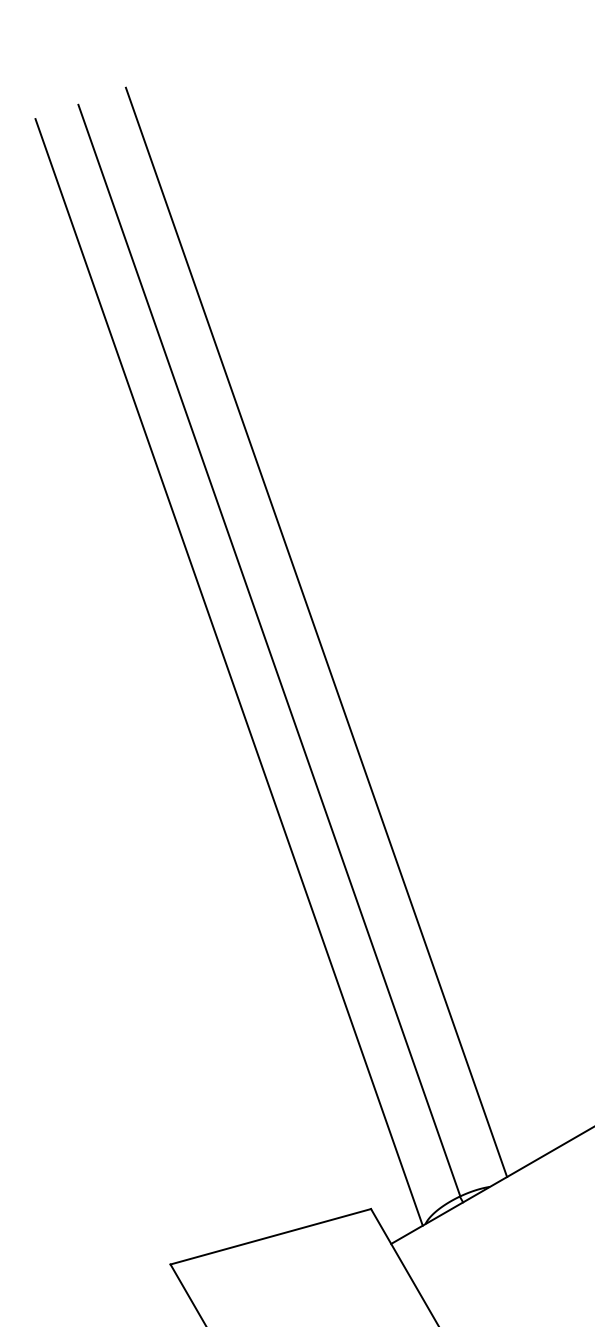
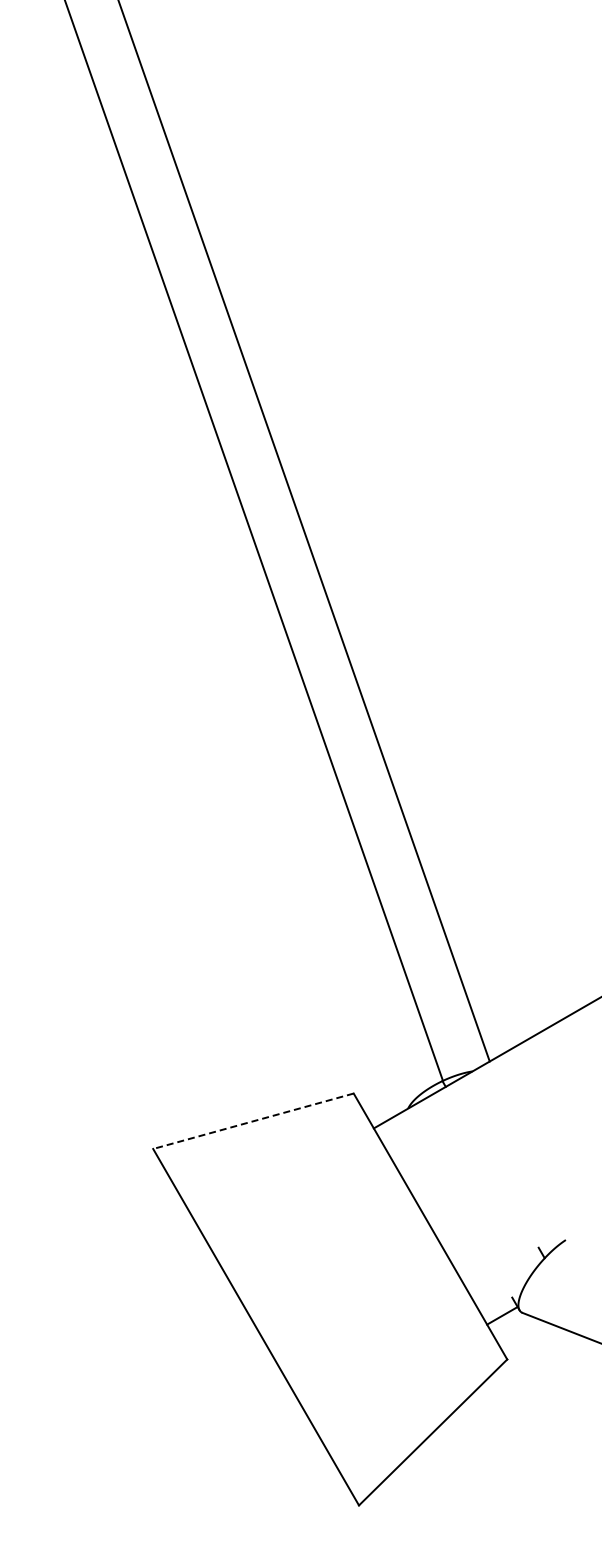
line: (228, 672) -> (211, 556), removed
line: (269, 1237) -> (252, 1121), solid -> dashed

